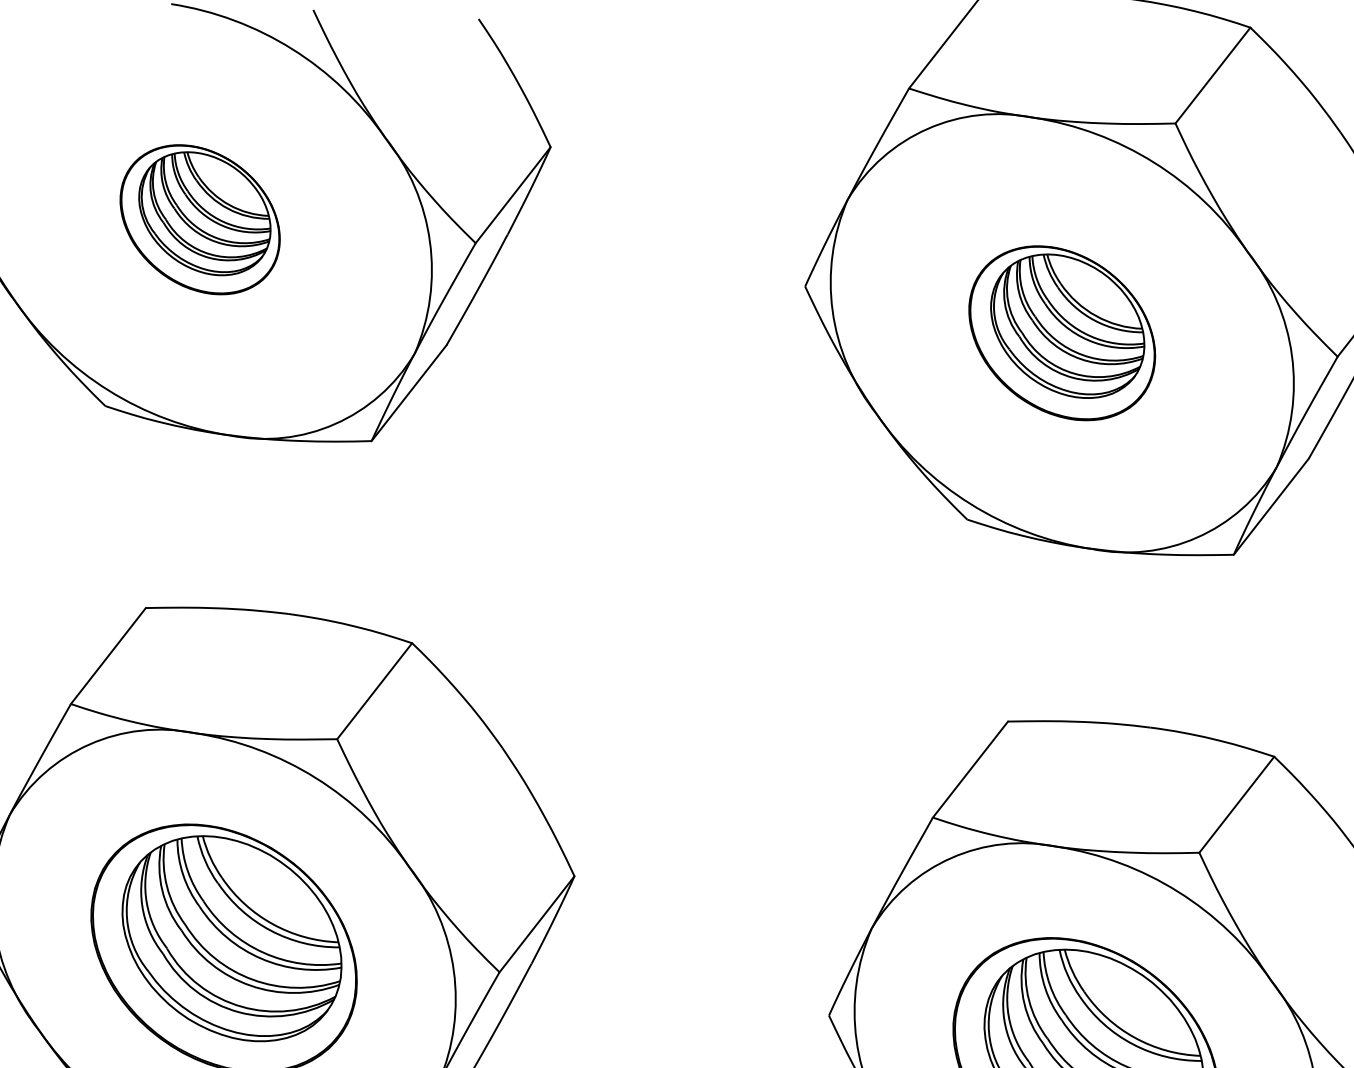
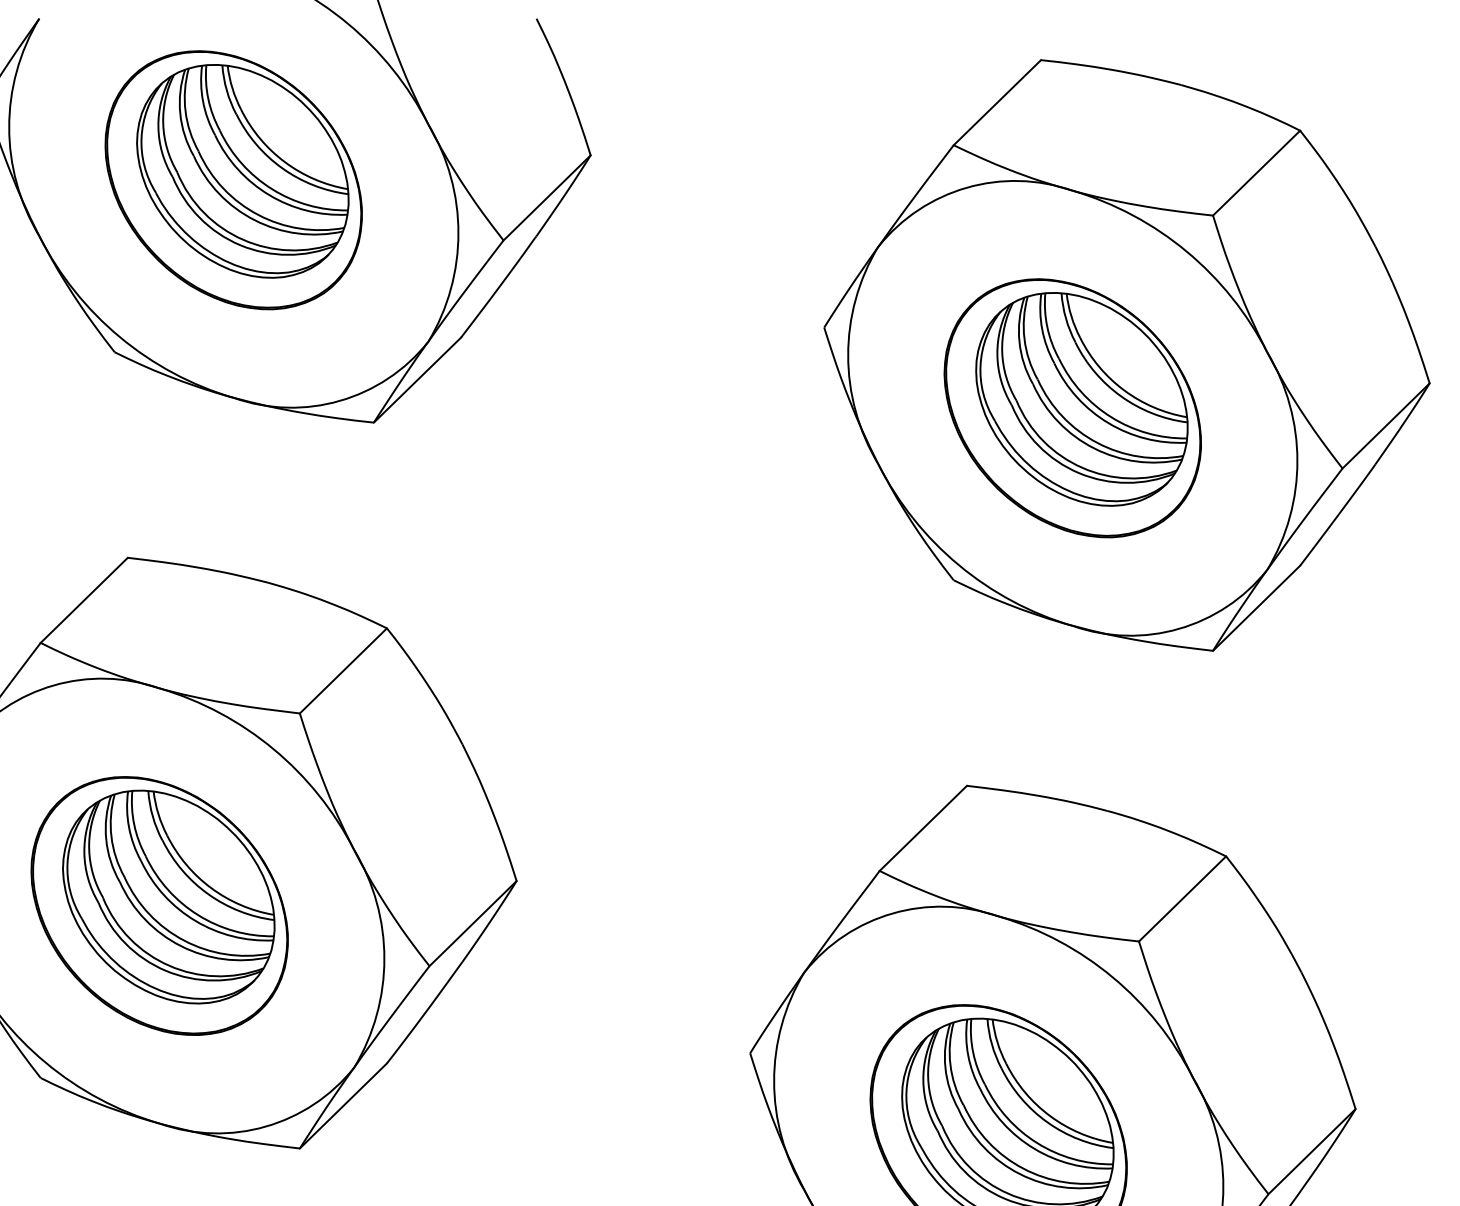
part: (200, 219) -> (233, 180), size x1.67
part: (1062, 333) -> (1072, 408), size x1.43

